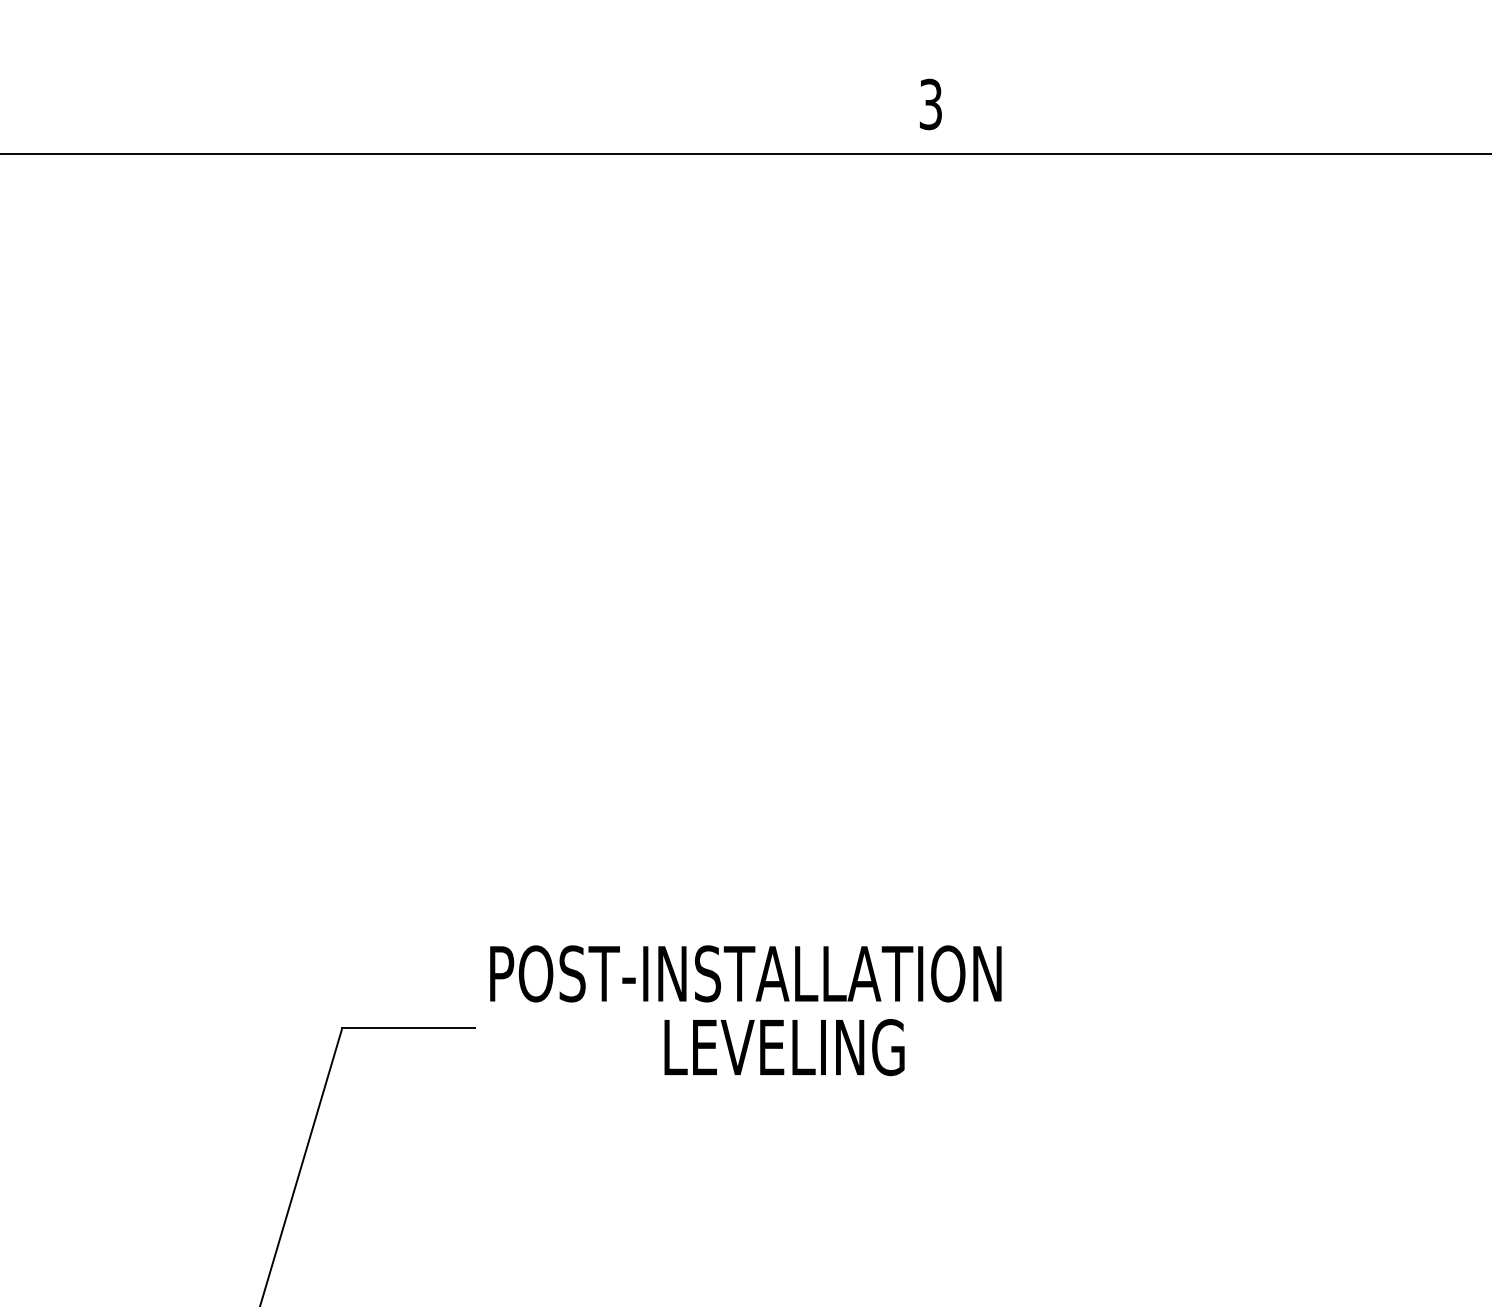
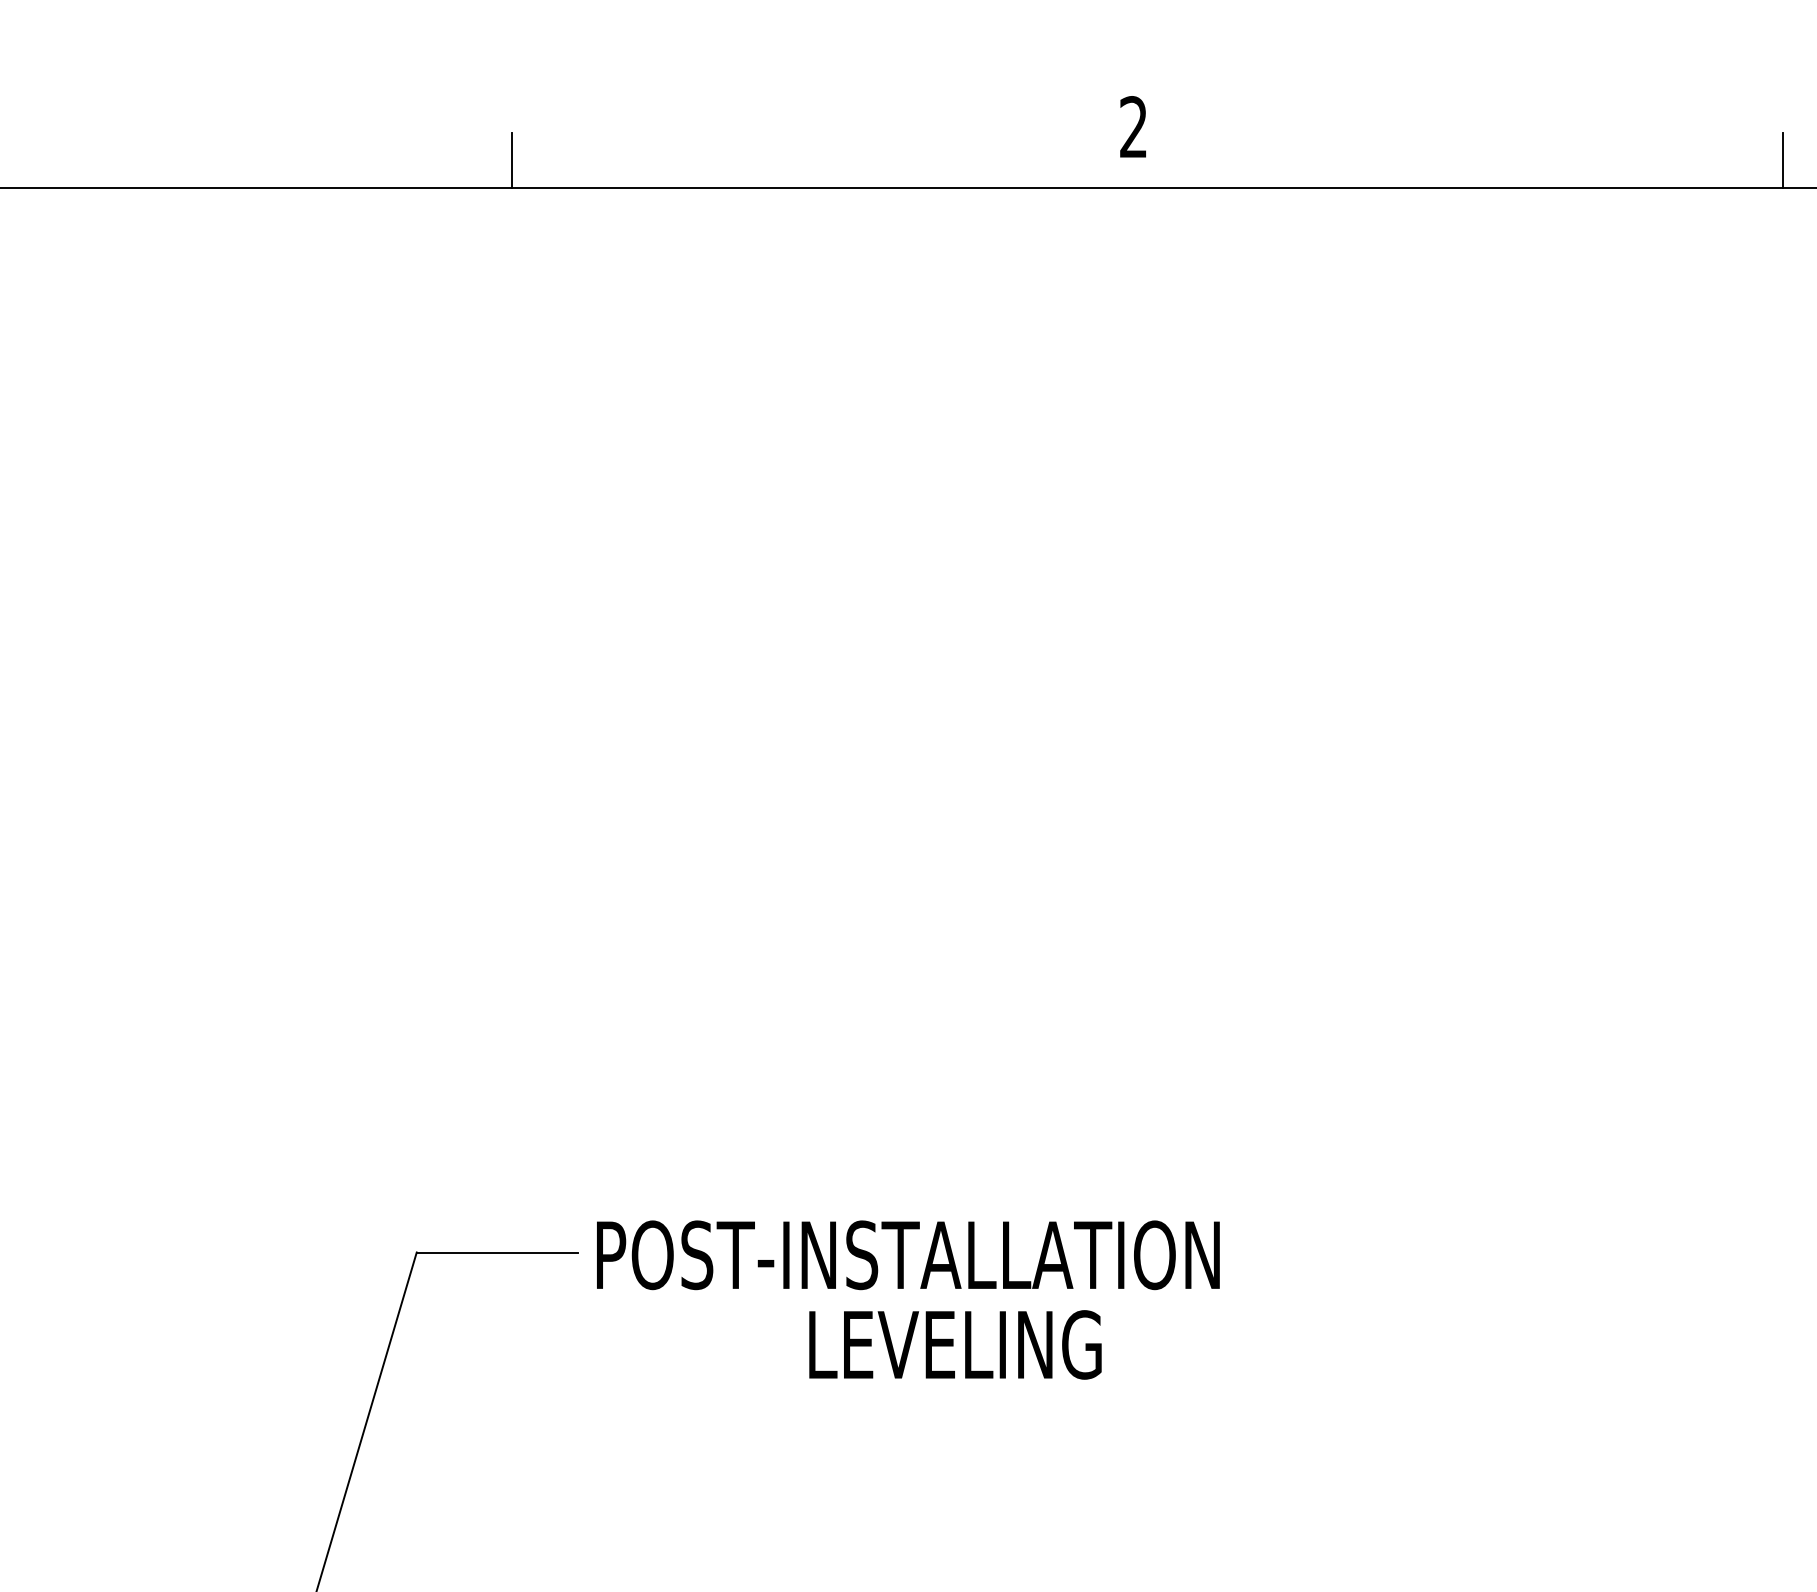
text: (930, 104) -> (1133, 127), 3 -> 2
line: (420, 131) -> (512, 160), added
line: (1463, 131) -> (1782, 160), added
text: (746, 1010) -> (908, 1299), moved

